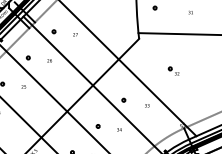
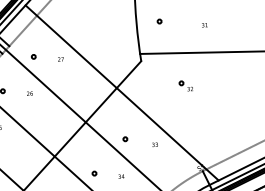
part: (173, 70) -> (185, 85), moved

